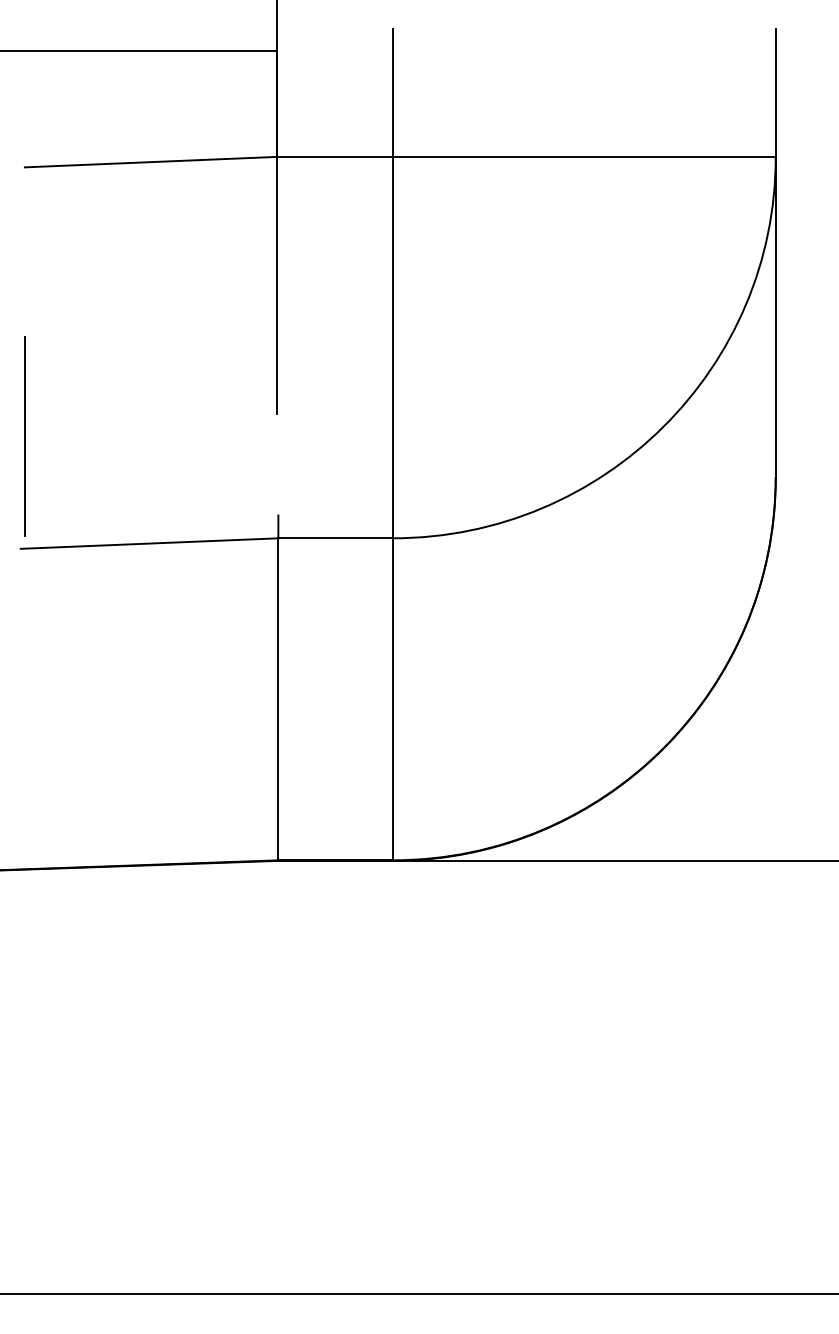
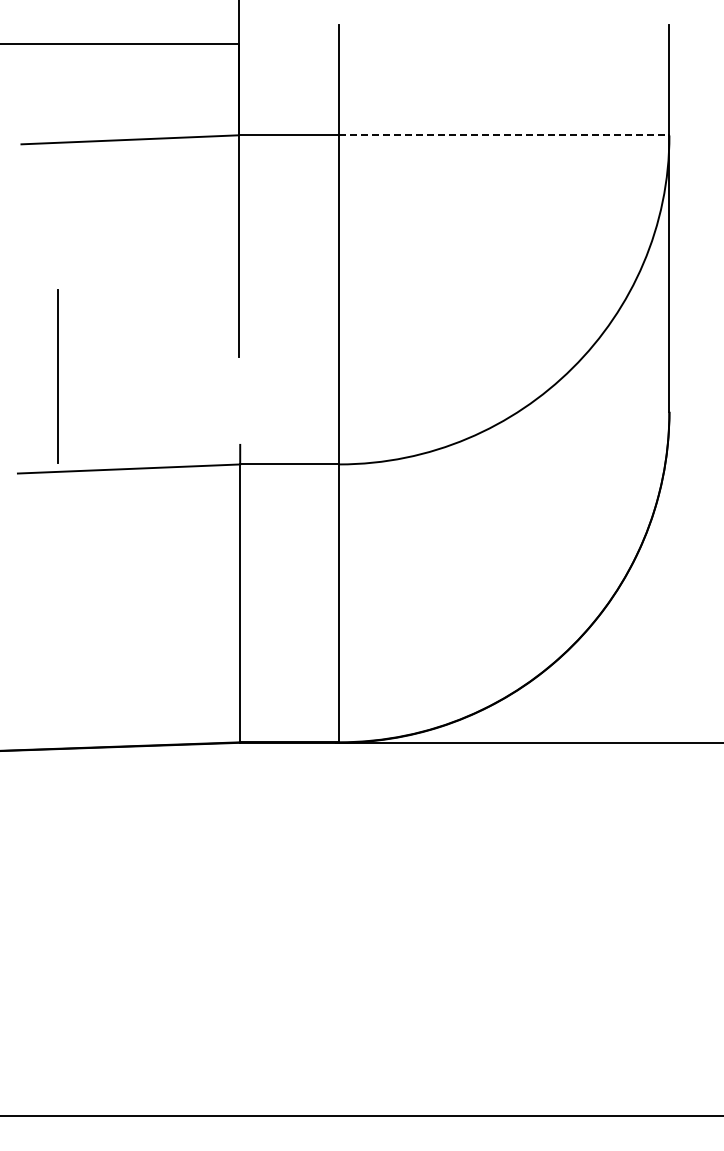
line: (584, 157) -> (504, 135), solid -> dashed
line: (24, 436) -> (57, 376), moved

